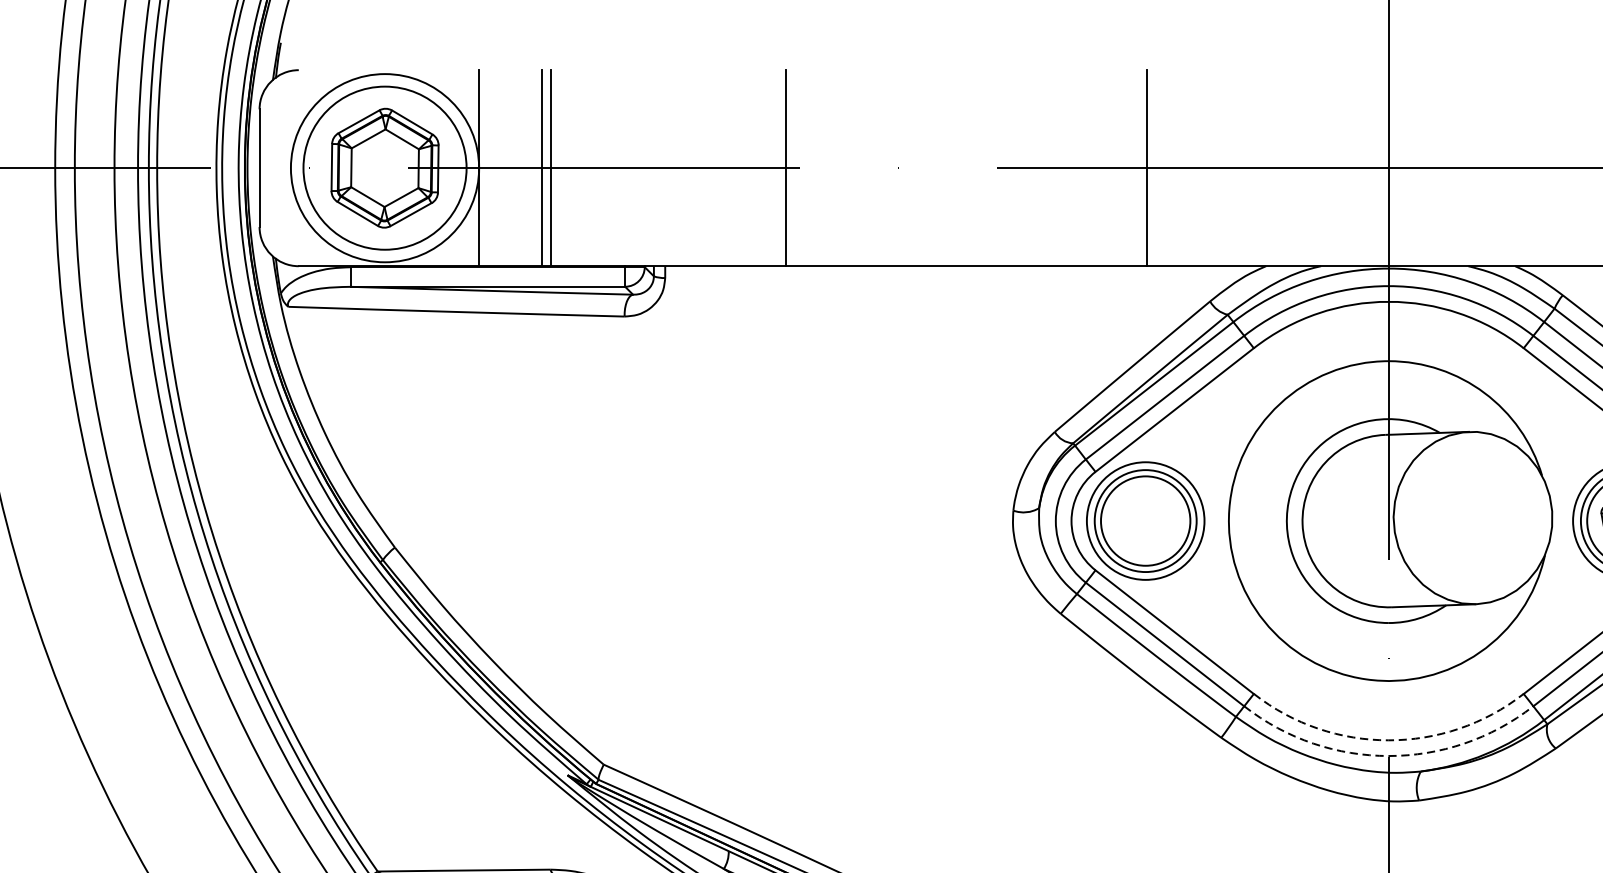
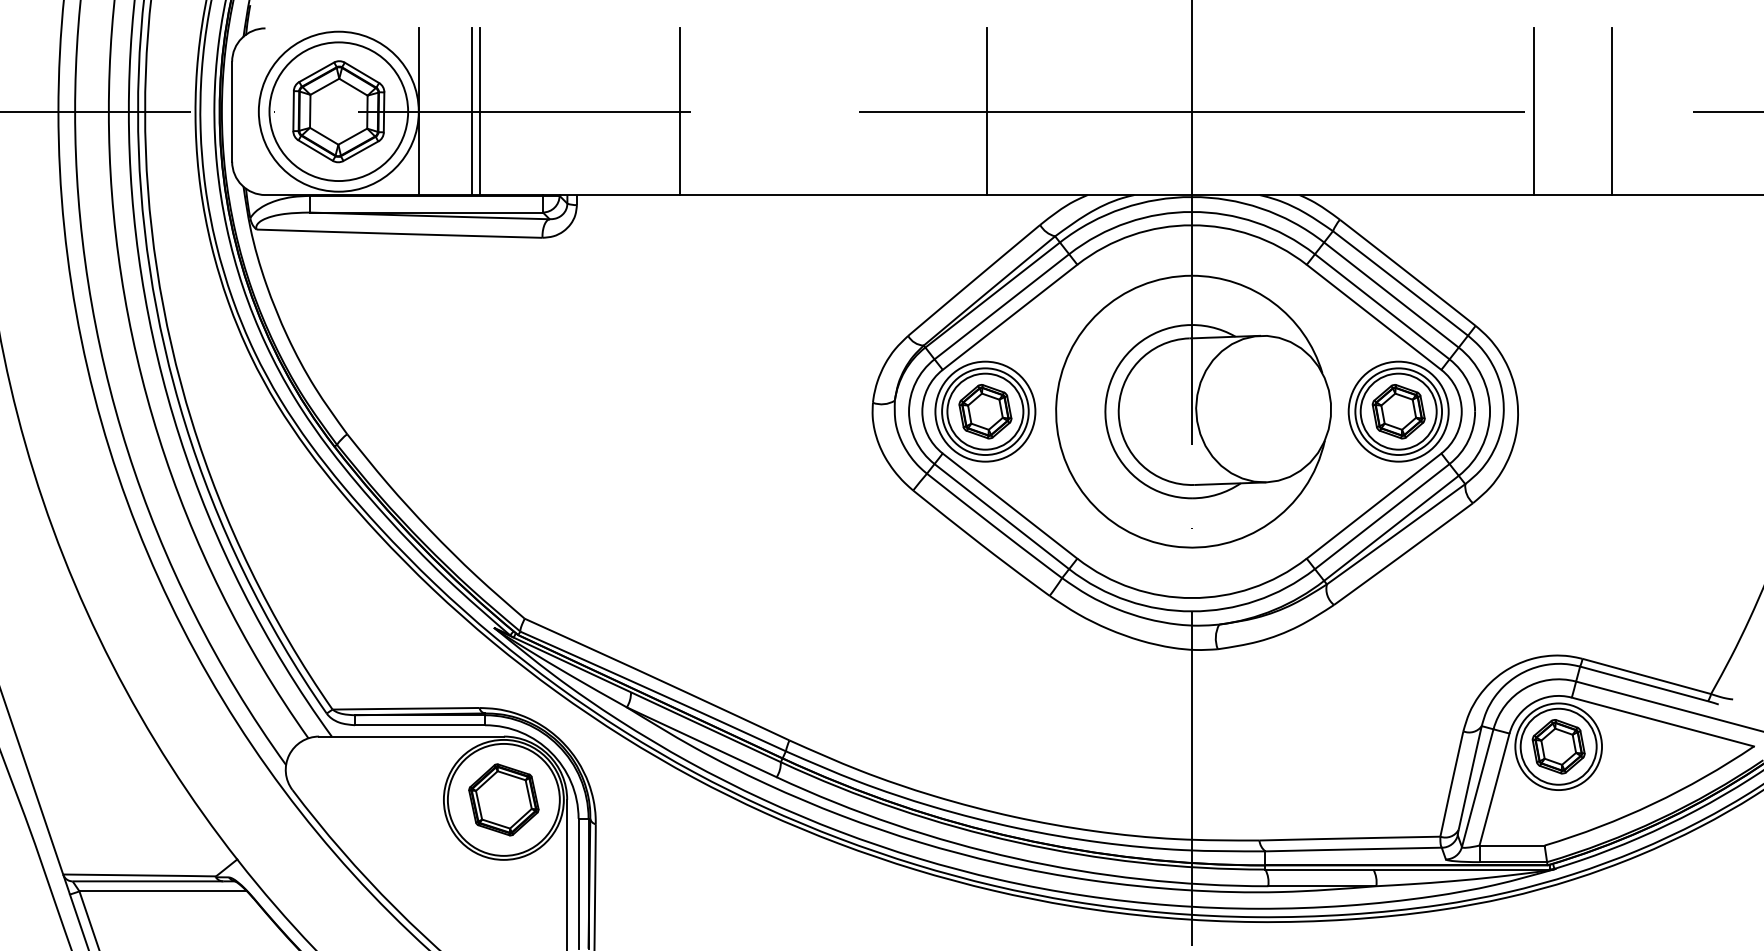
part: (1145, 520) -> (985, 411), added
arc: (1389, 740) -> (1192, 598), dashed -> solid
arc: (1389, 756) -> (1192, 611), dashed -> solid

